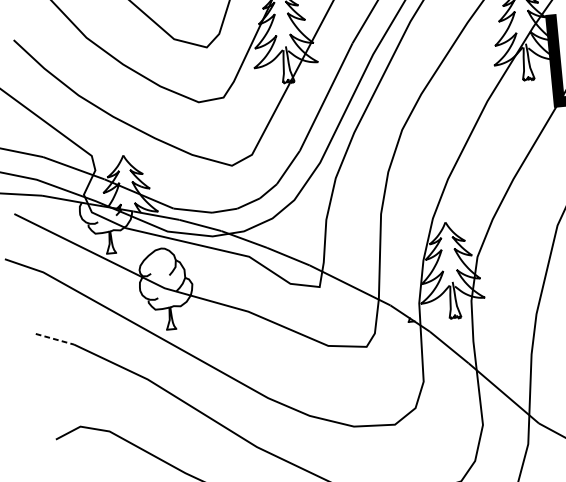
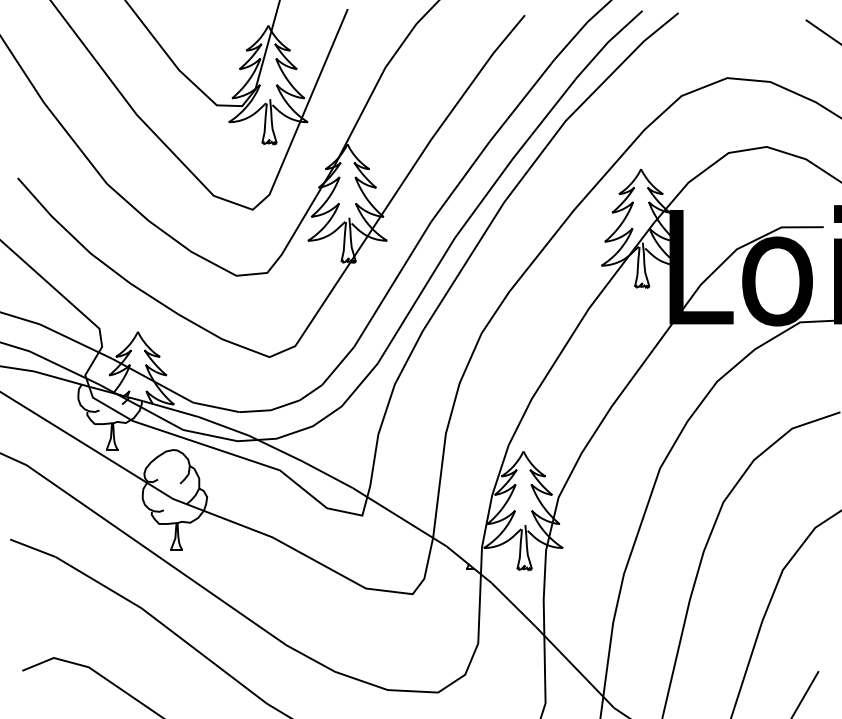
line: (55, 339) -> (33, 548), dashed -> solid

